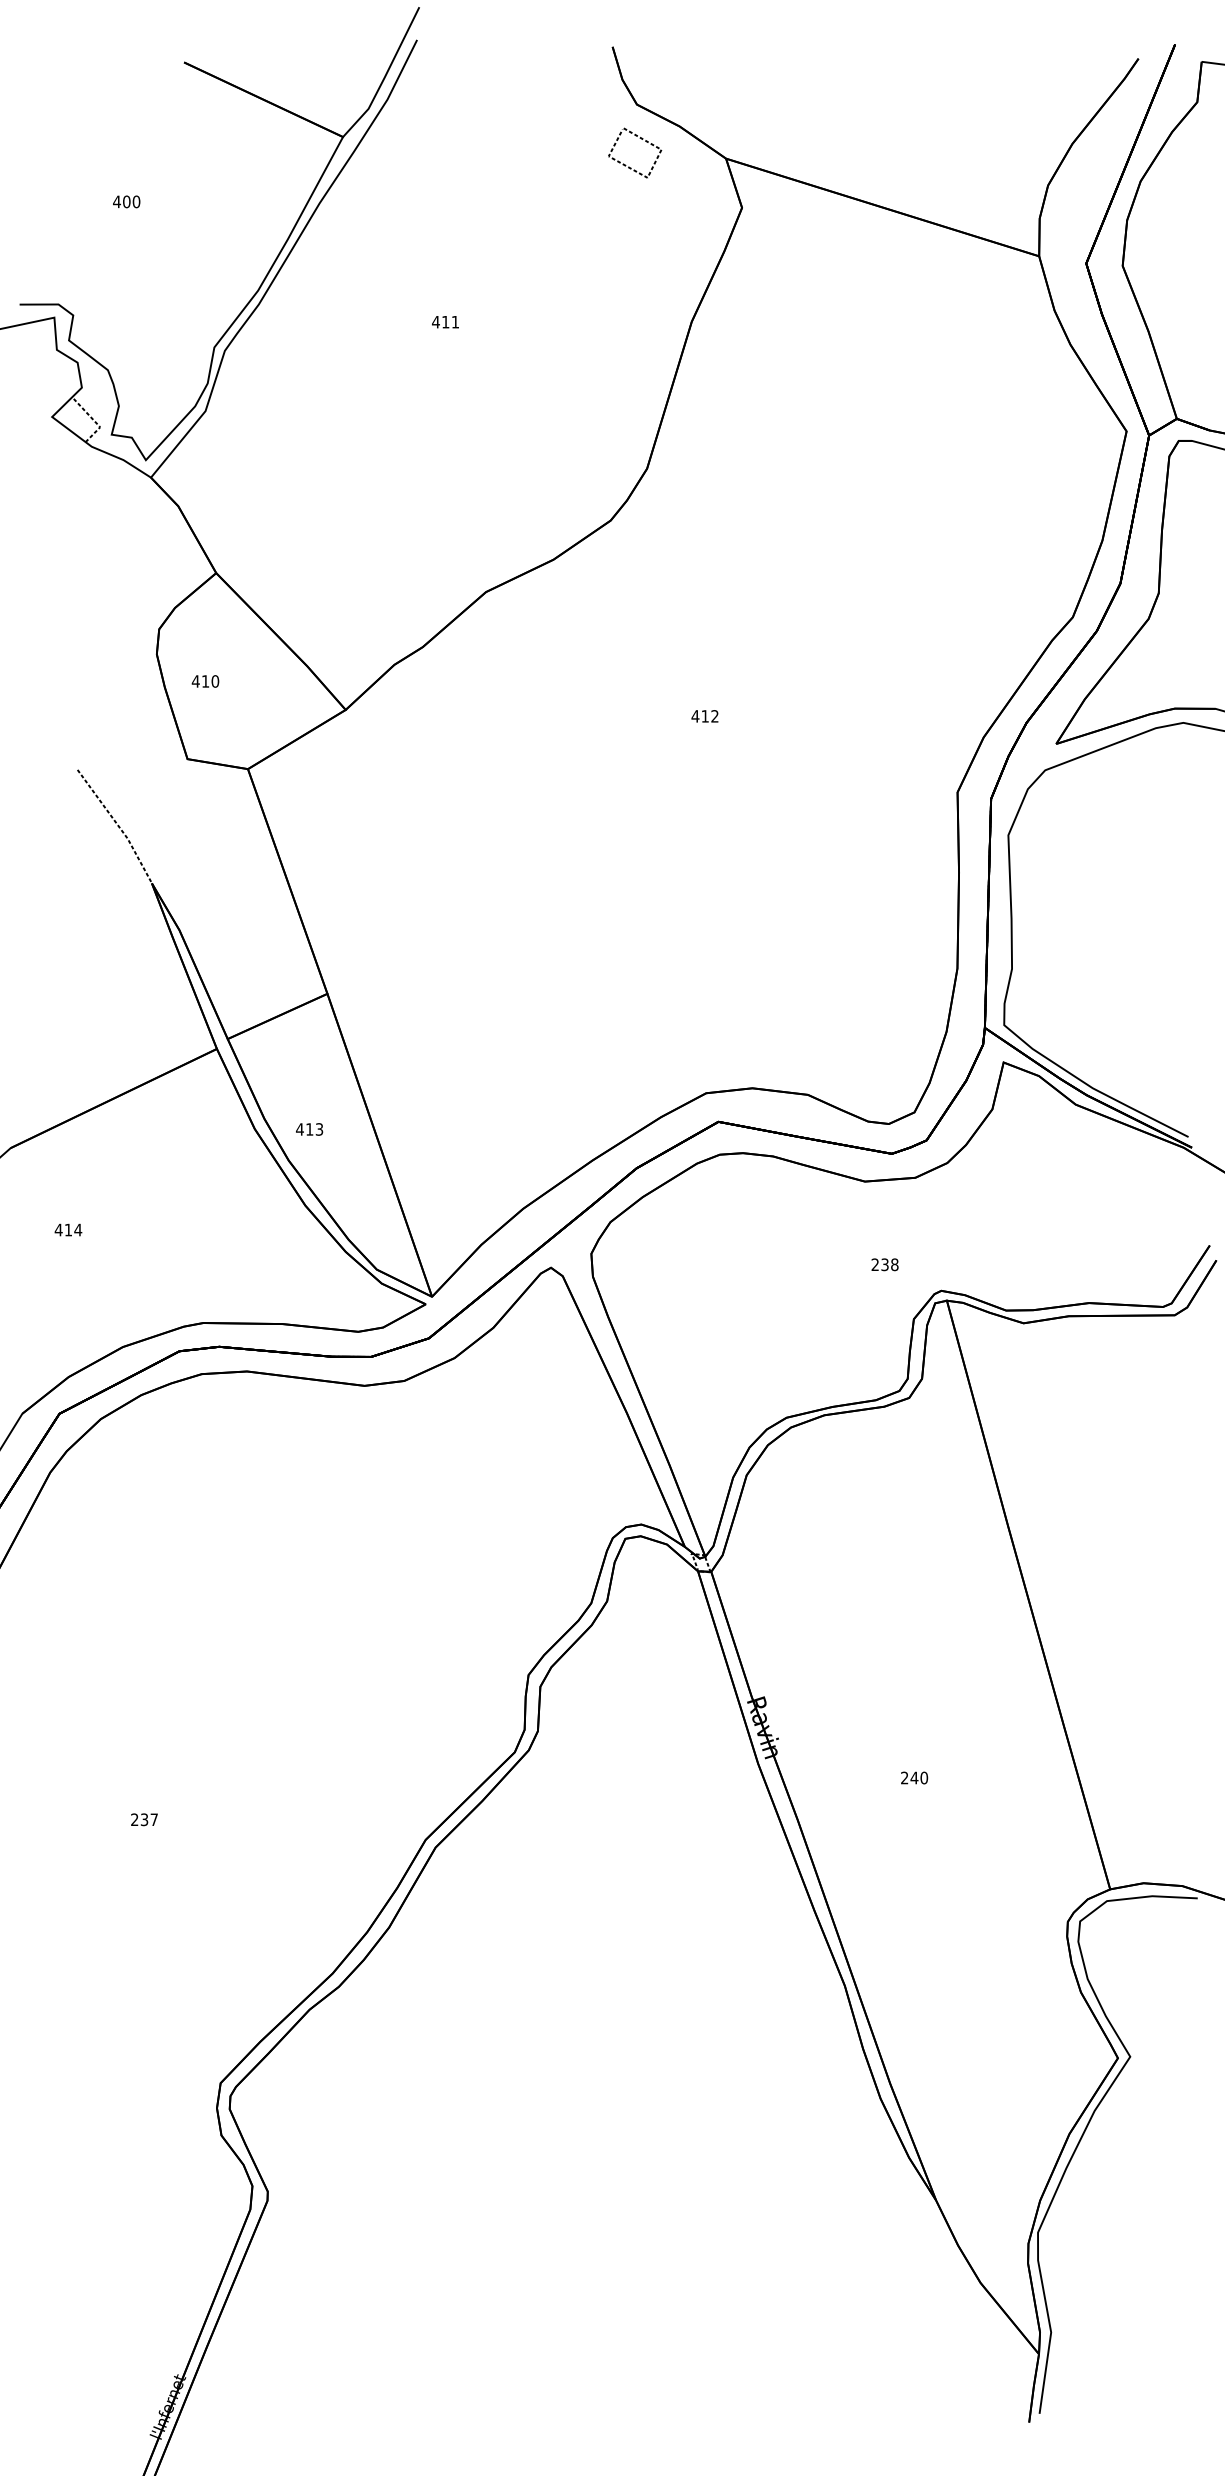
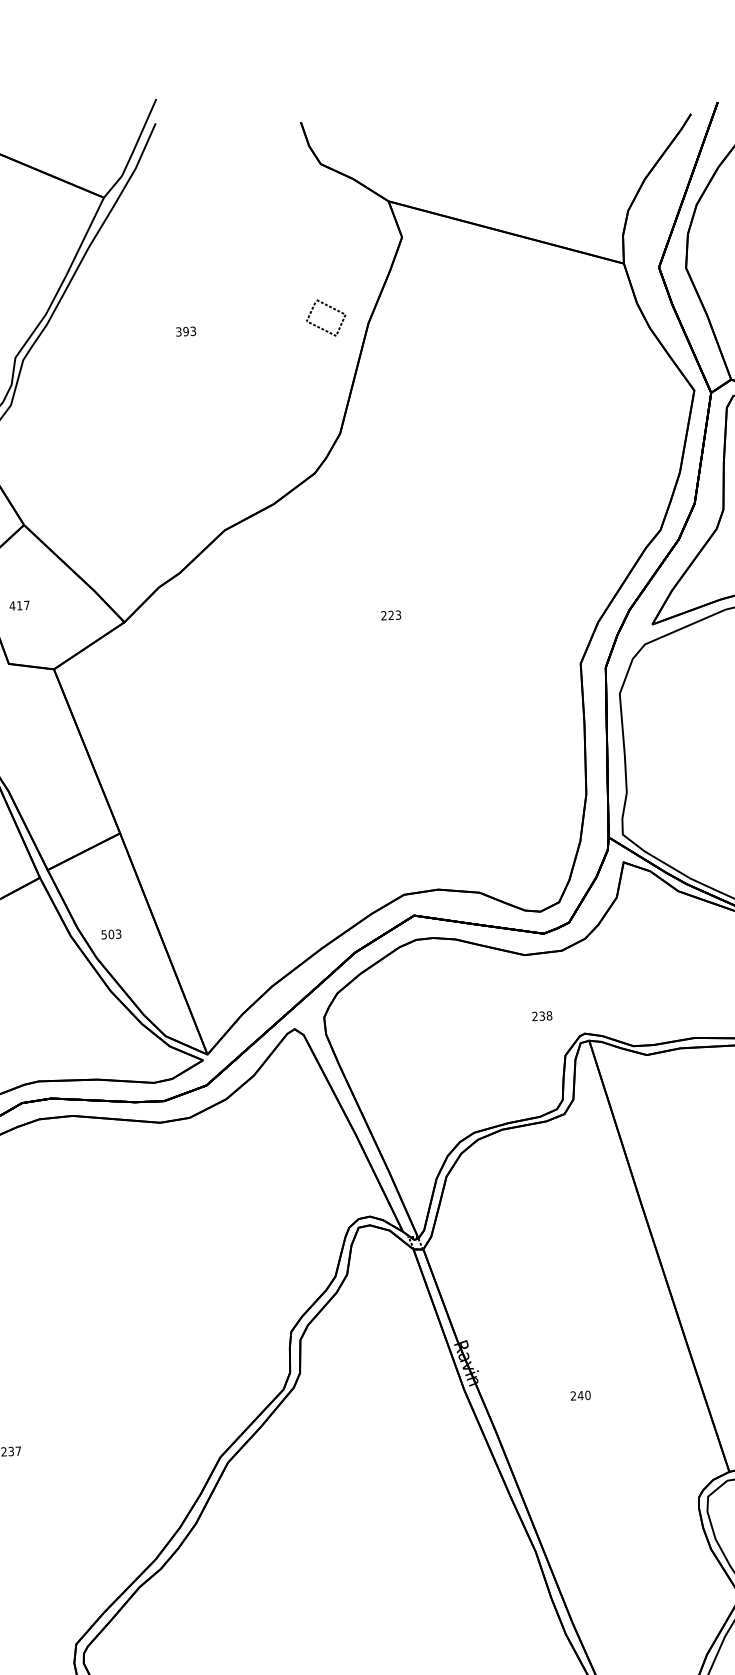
line: (641, 139) -> (330, 307), moved
text: (445, 321) -> (185, 331), 411 -> 393
text: (215, 681) -> (27, 605), 410 -> 417
text: (704, 716) -> (390, 615), 412 -> 223
text: (304, 1129) -> (107, 934), 413 -> 503

